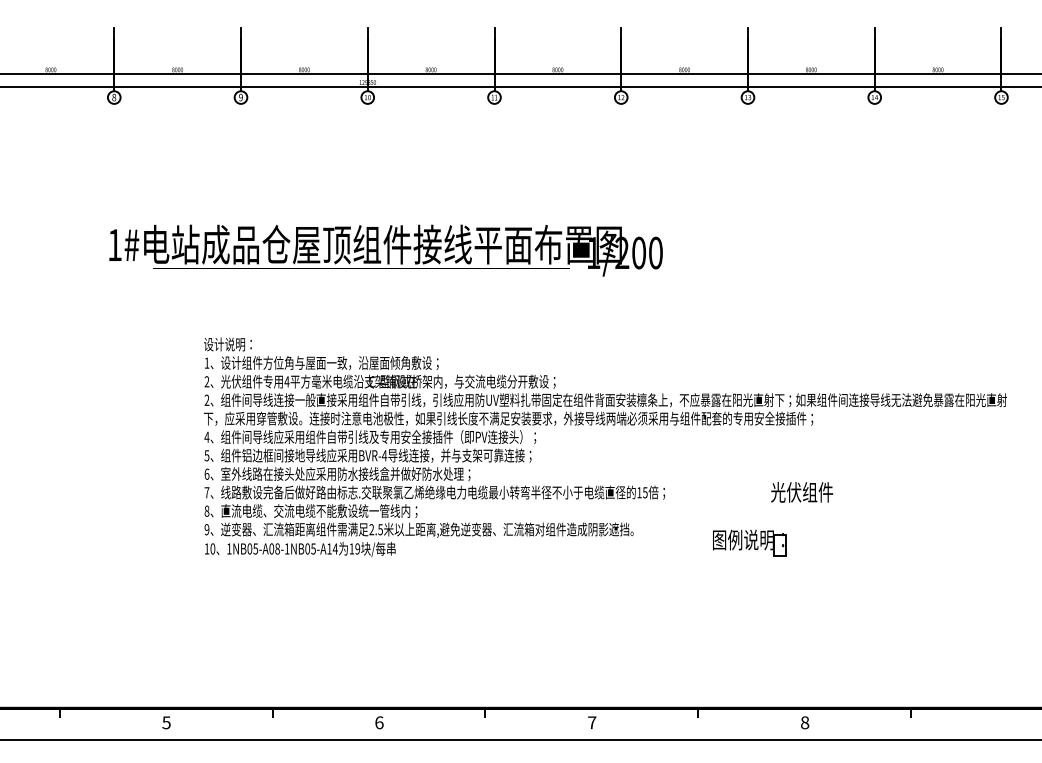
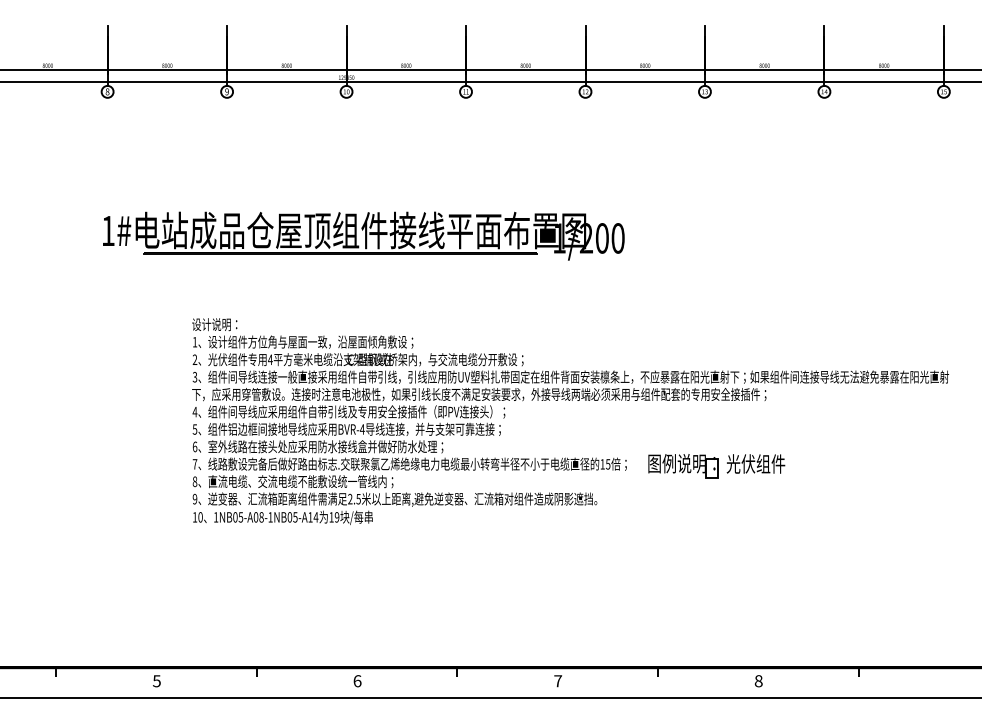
line: (361, 269) -> (340, 253), added
text: (206, 400) -> (194, 377), 2 -> 3
part: (749, 542) -> (682, 466), moved

